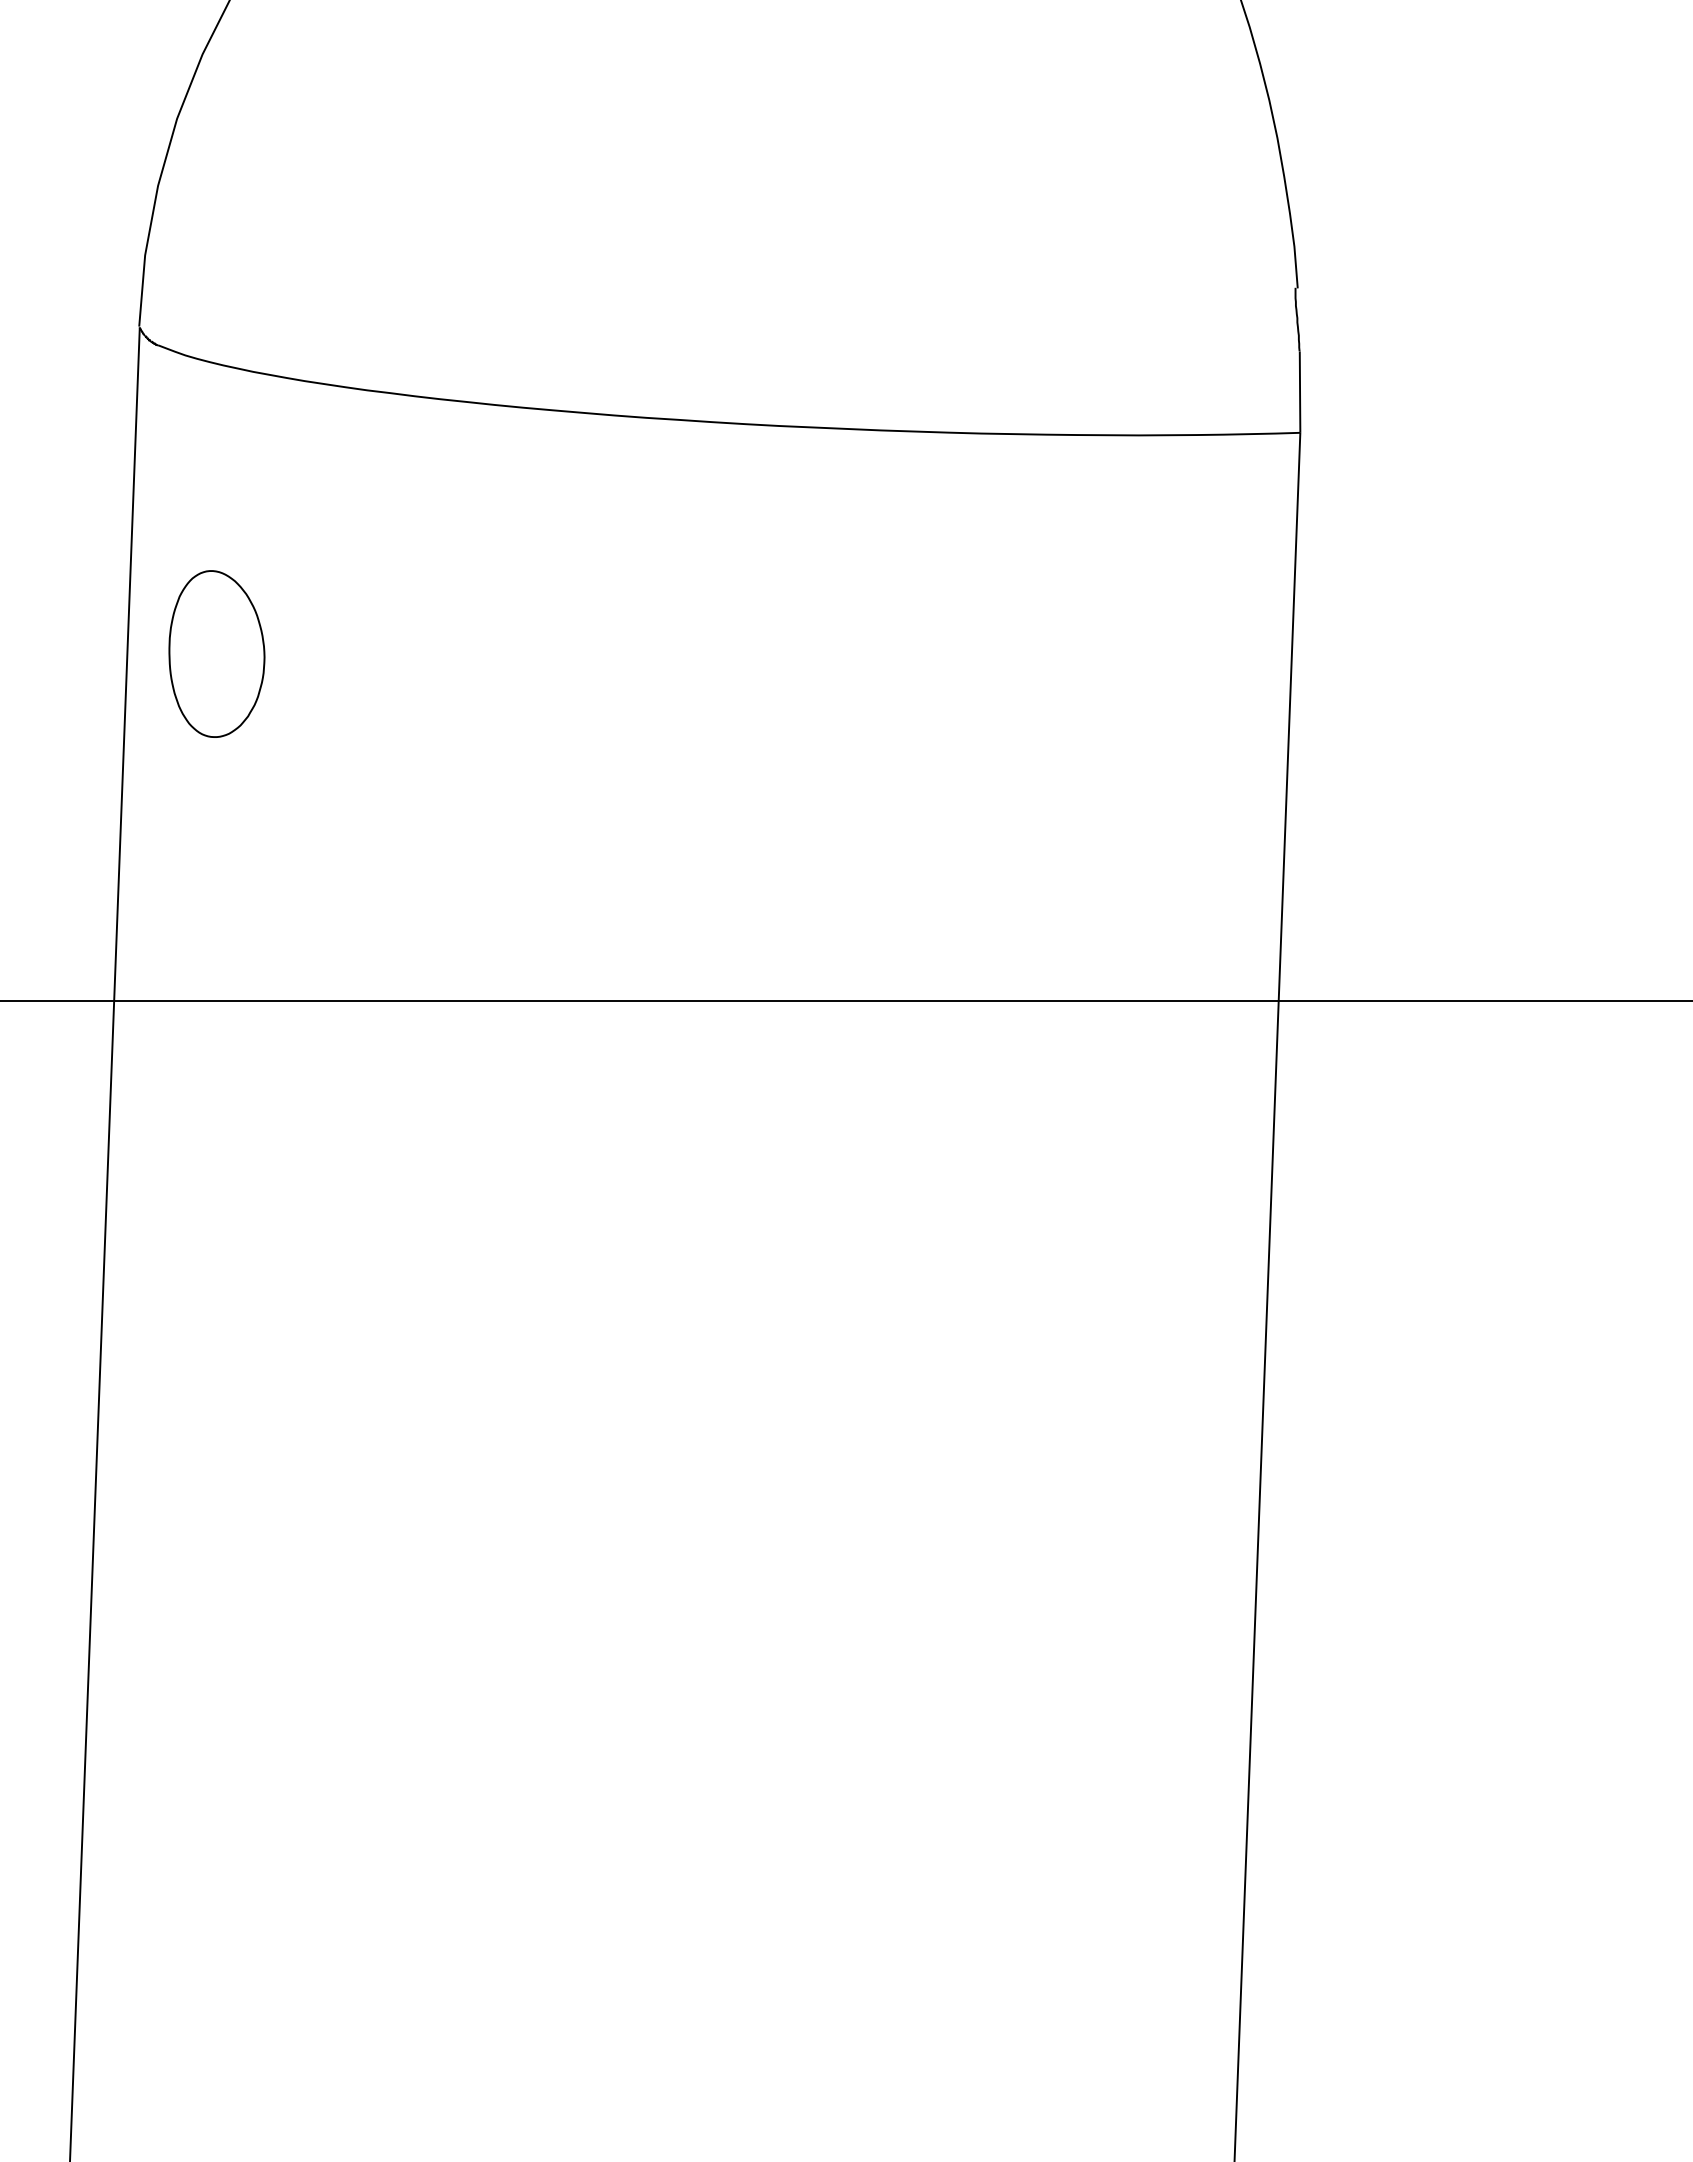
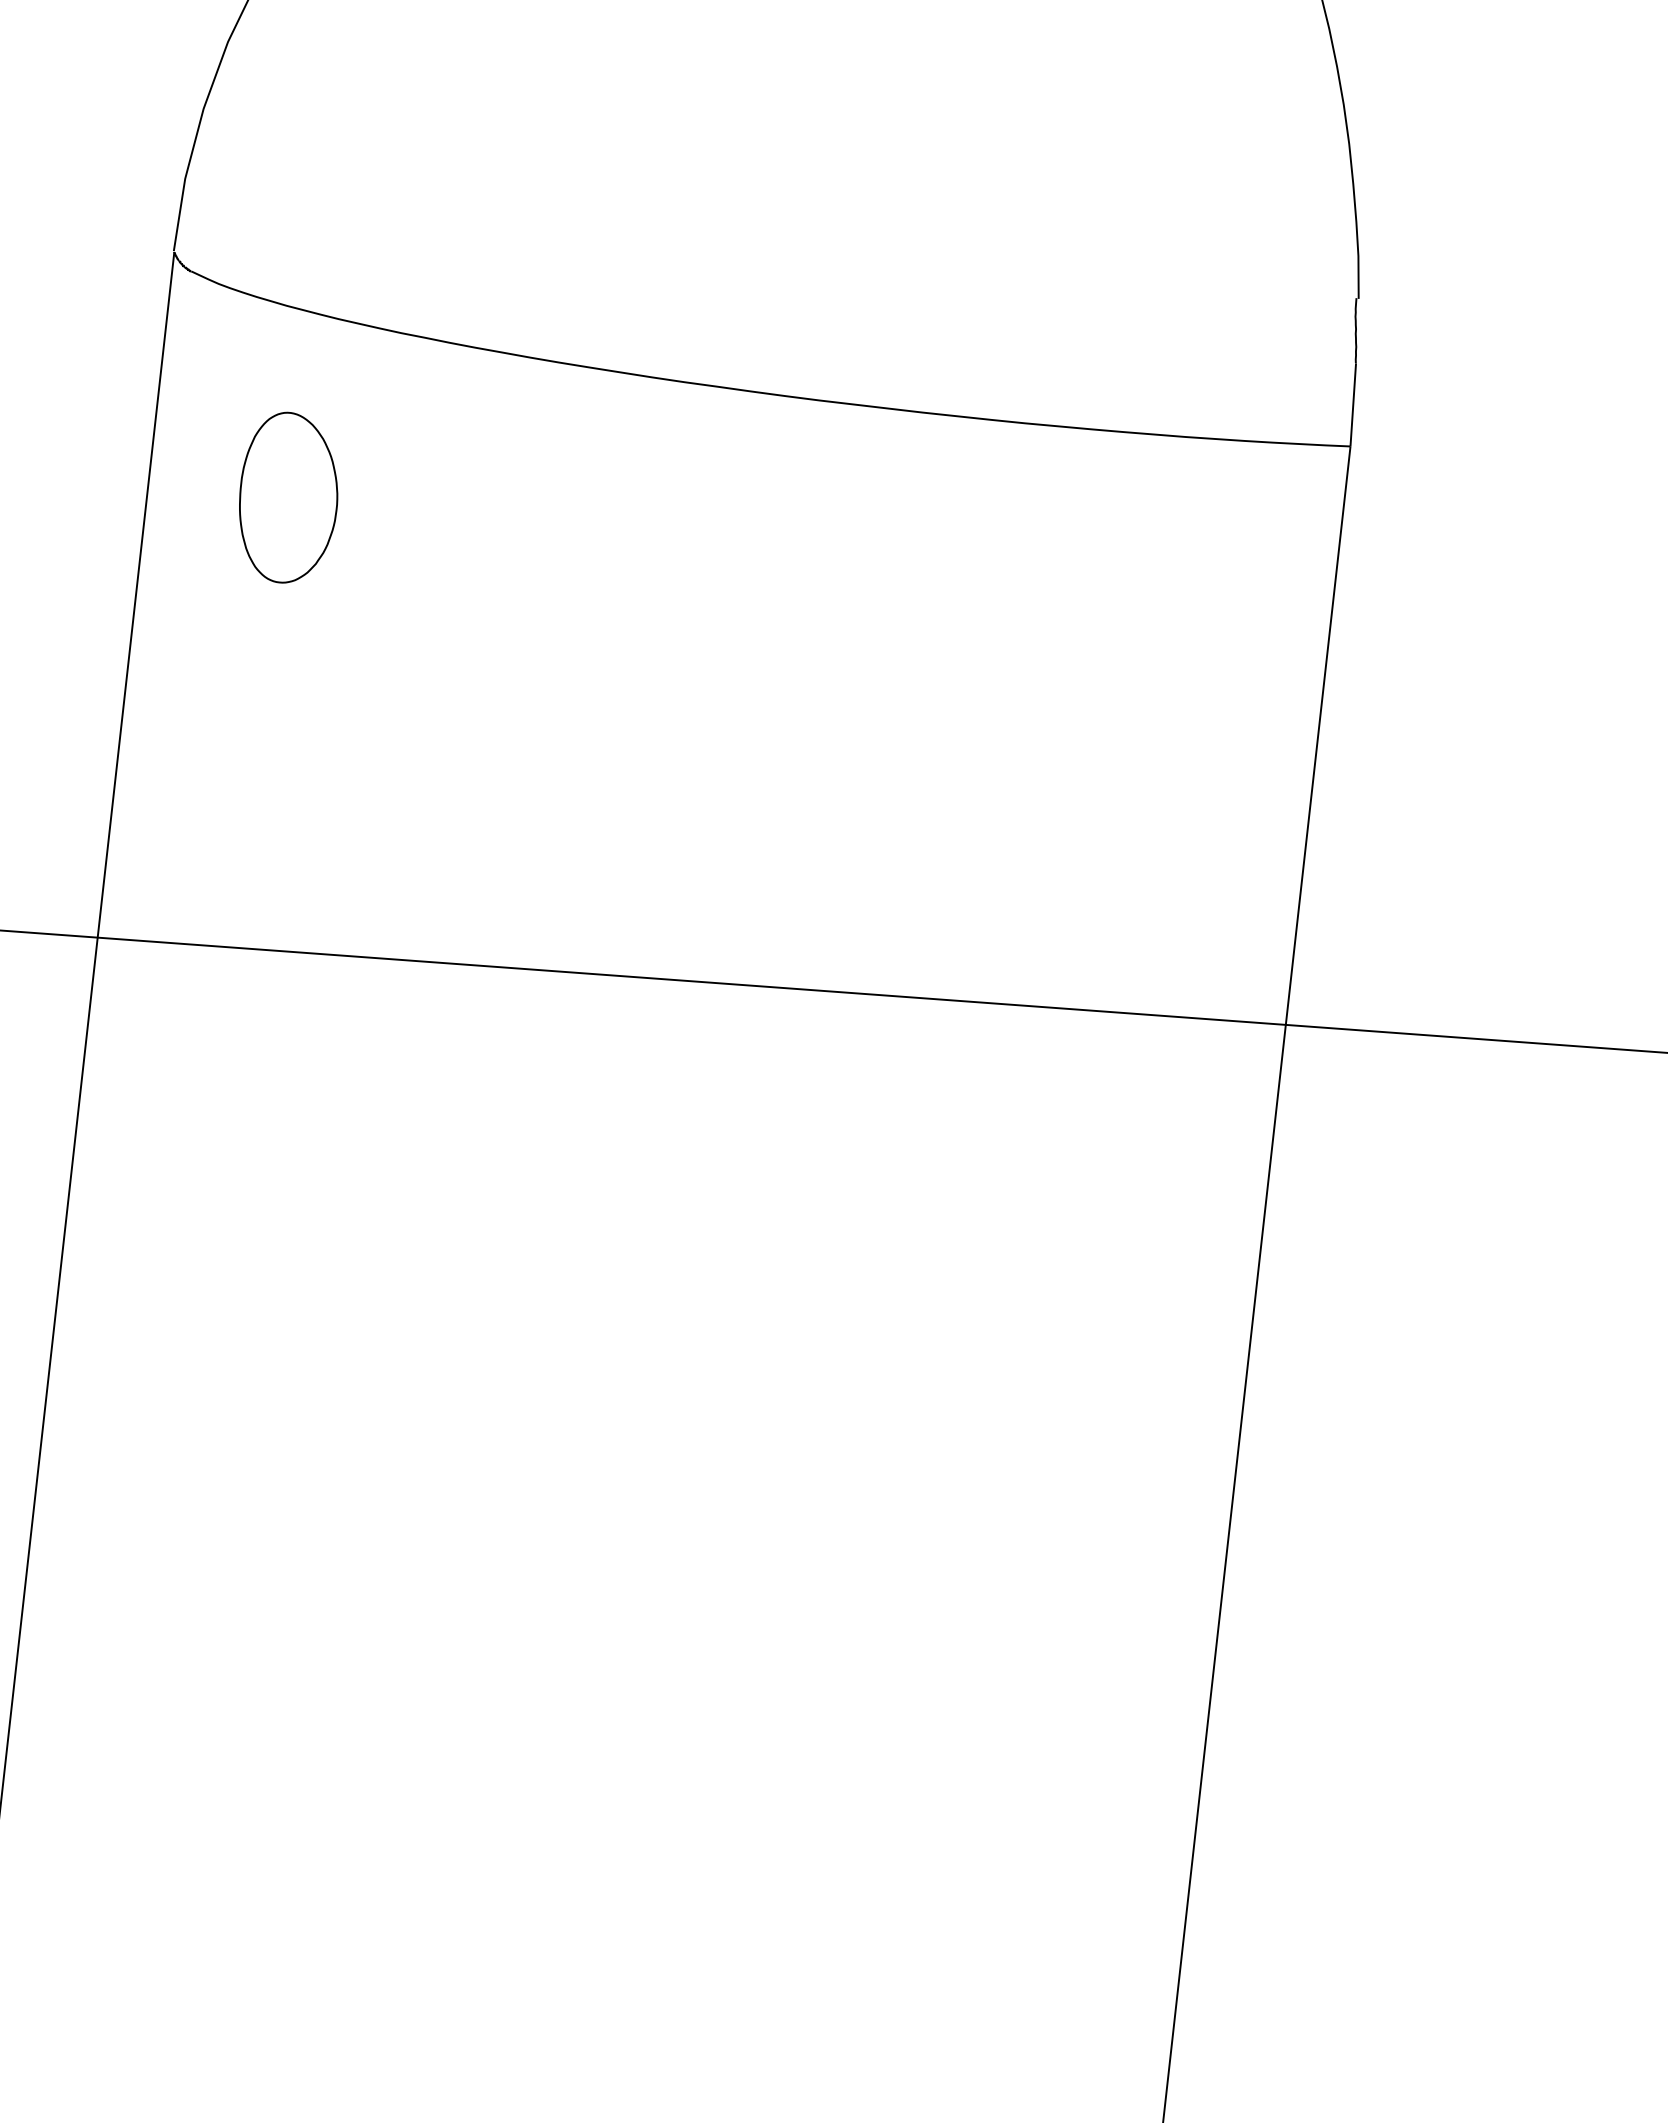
part: (216, 653) -> (288, 497), moved

